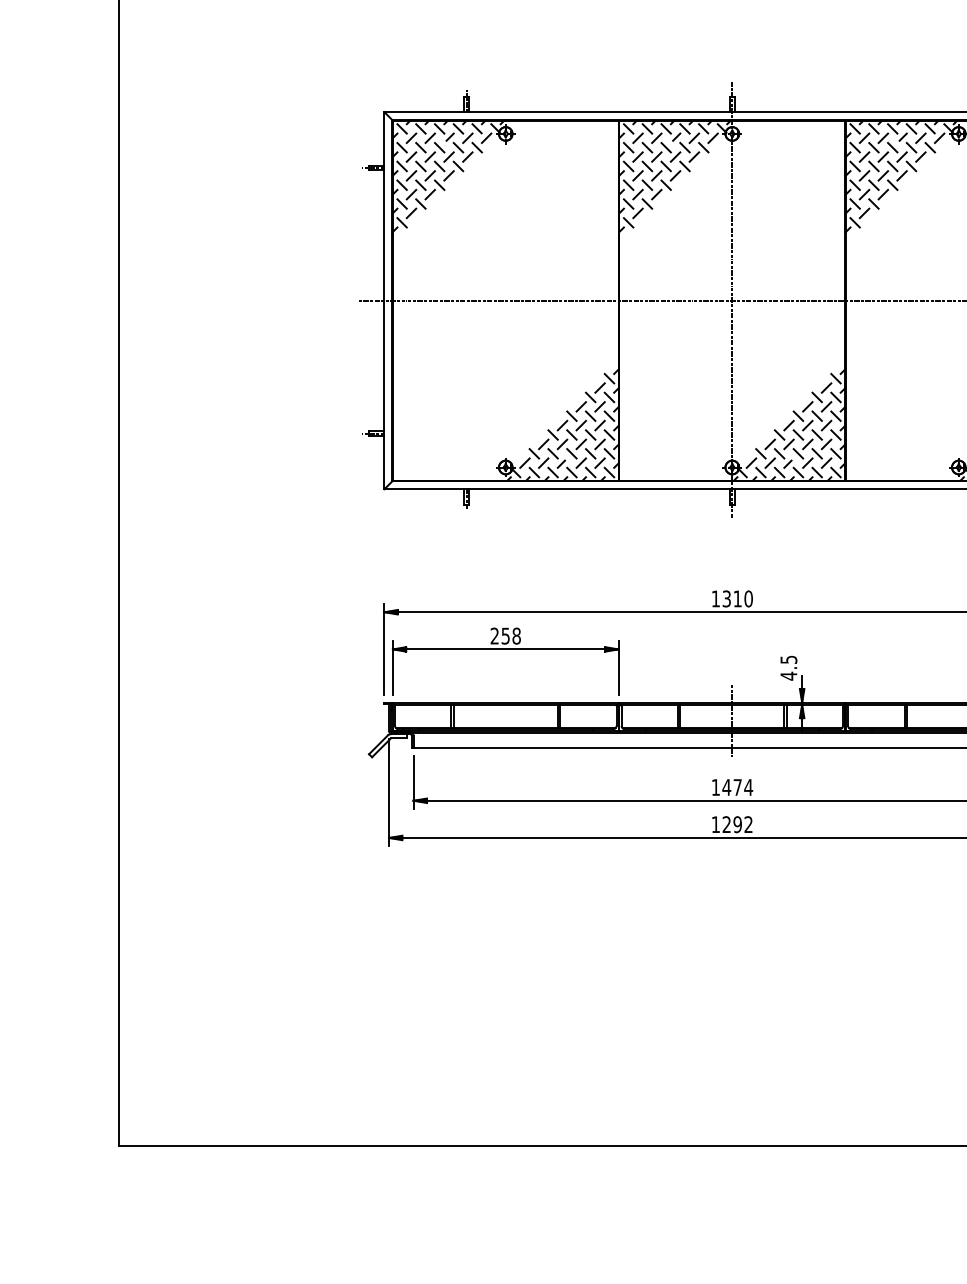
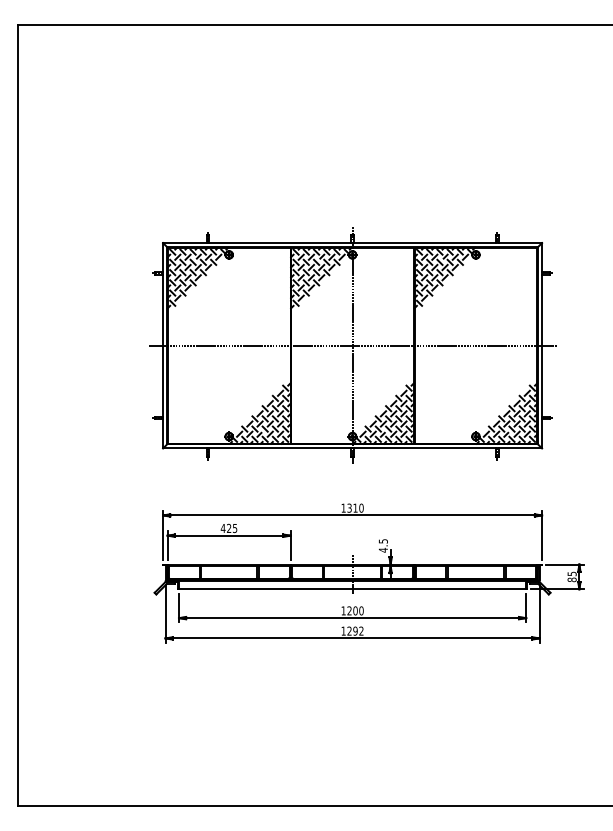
text: (504, 636) -> (228, 528), 258 -> 425
text: (737, 786) -> (355, 610), 1474 -> 1200

